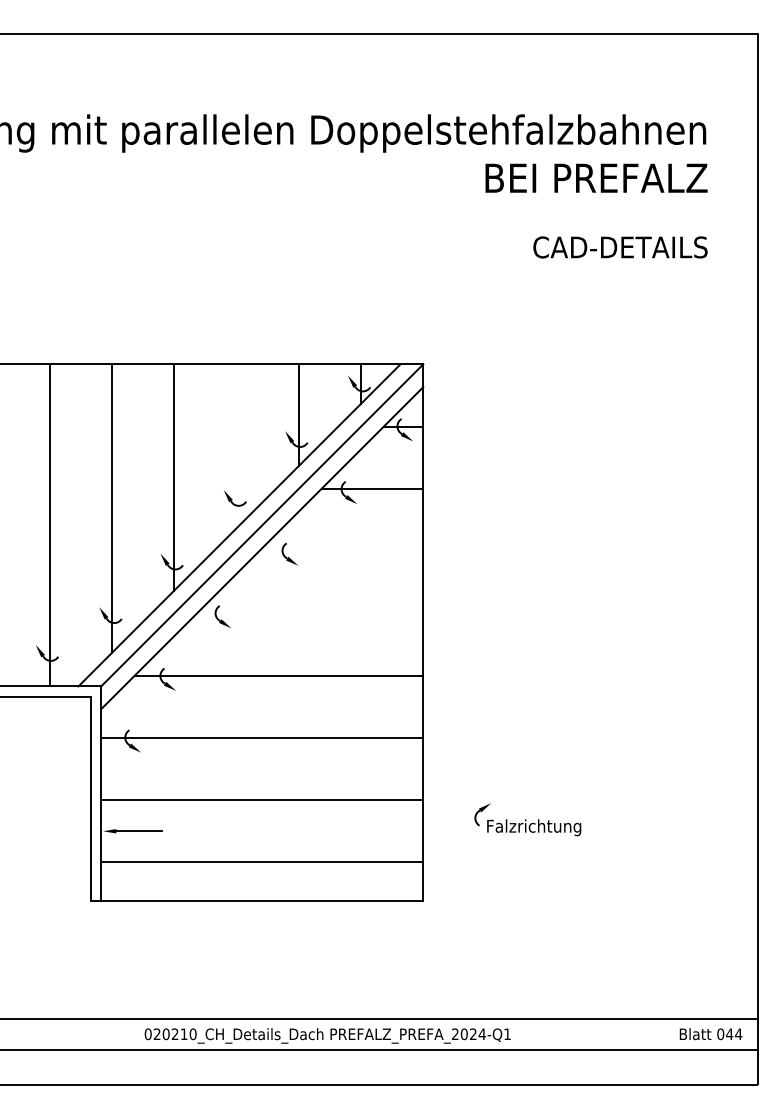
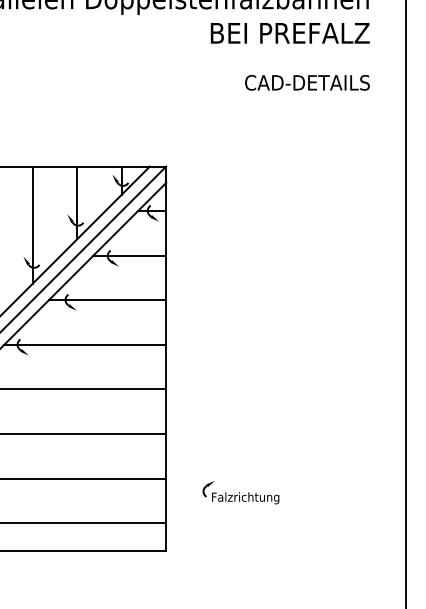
line: (236, 446) -> (32, 225), added
line: (341, 551) -> (107, 300), added
line: (310, 613) -> (85, 344), added

